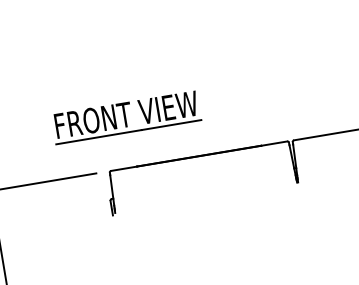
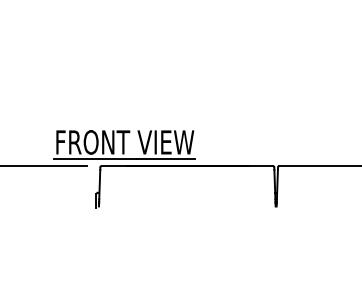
part: (126, 117) -> (124, 144), moved

